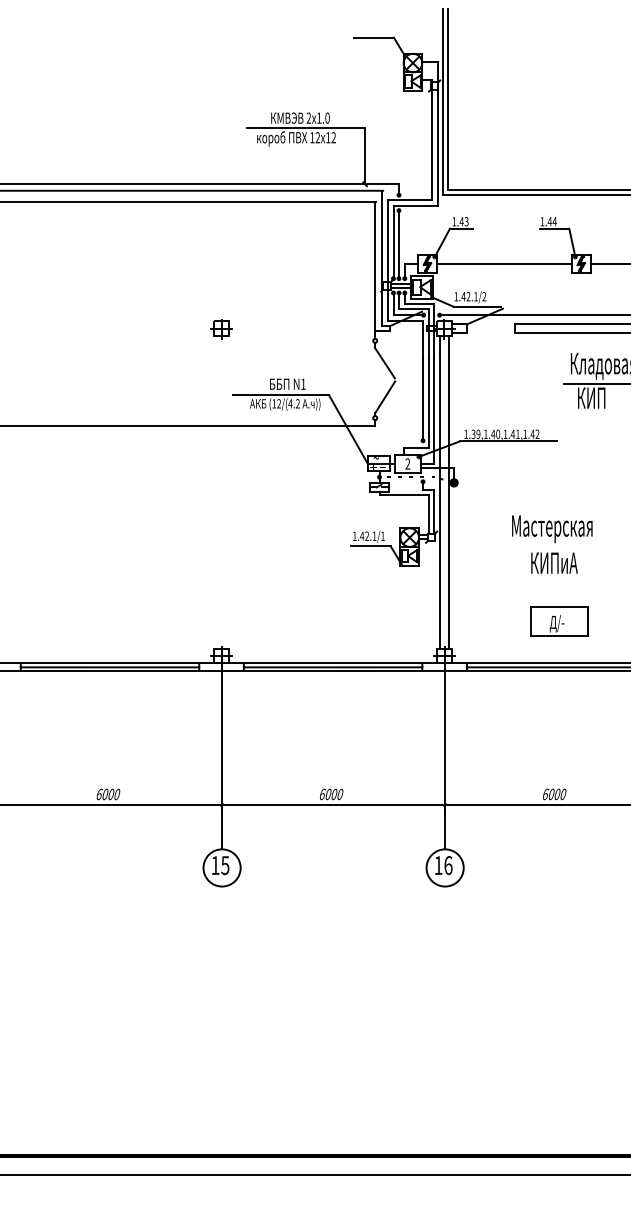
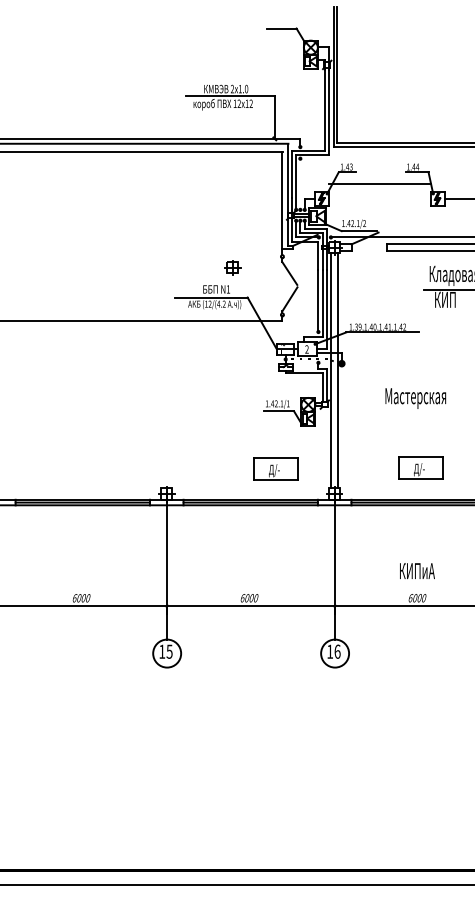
line: (399, 243) -> (300, 183), removed
line: (504, 264) -> (379, 184), moved
part: (221, 328) -> (232, 267), moved
text: (554, 562) -> (417, 570), moved
part: (365, 622) -> (275, 468), added

